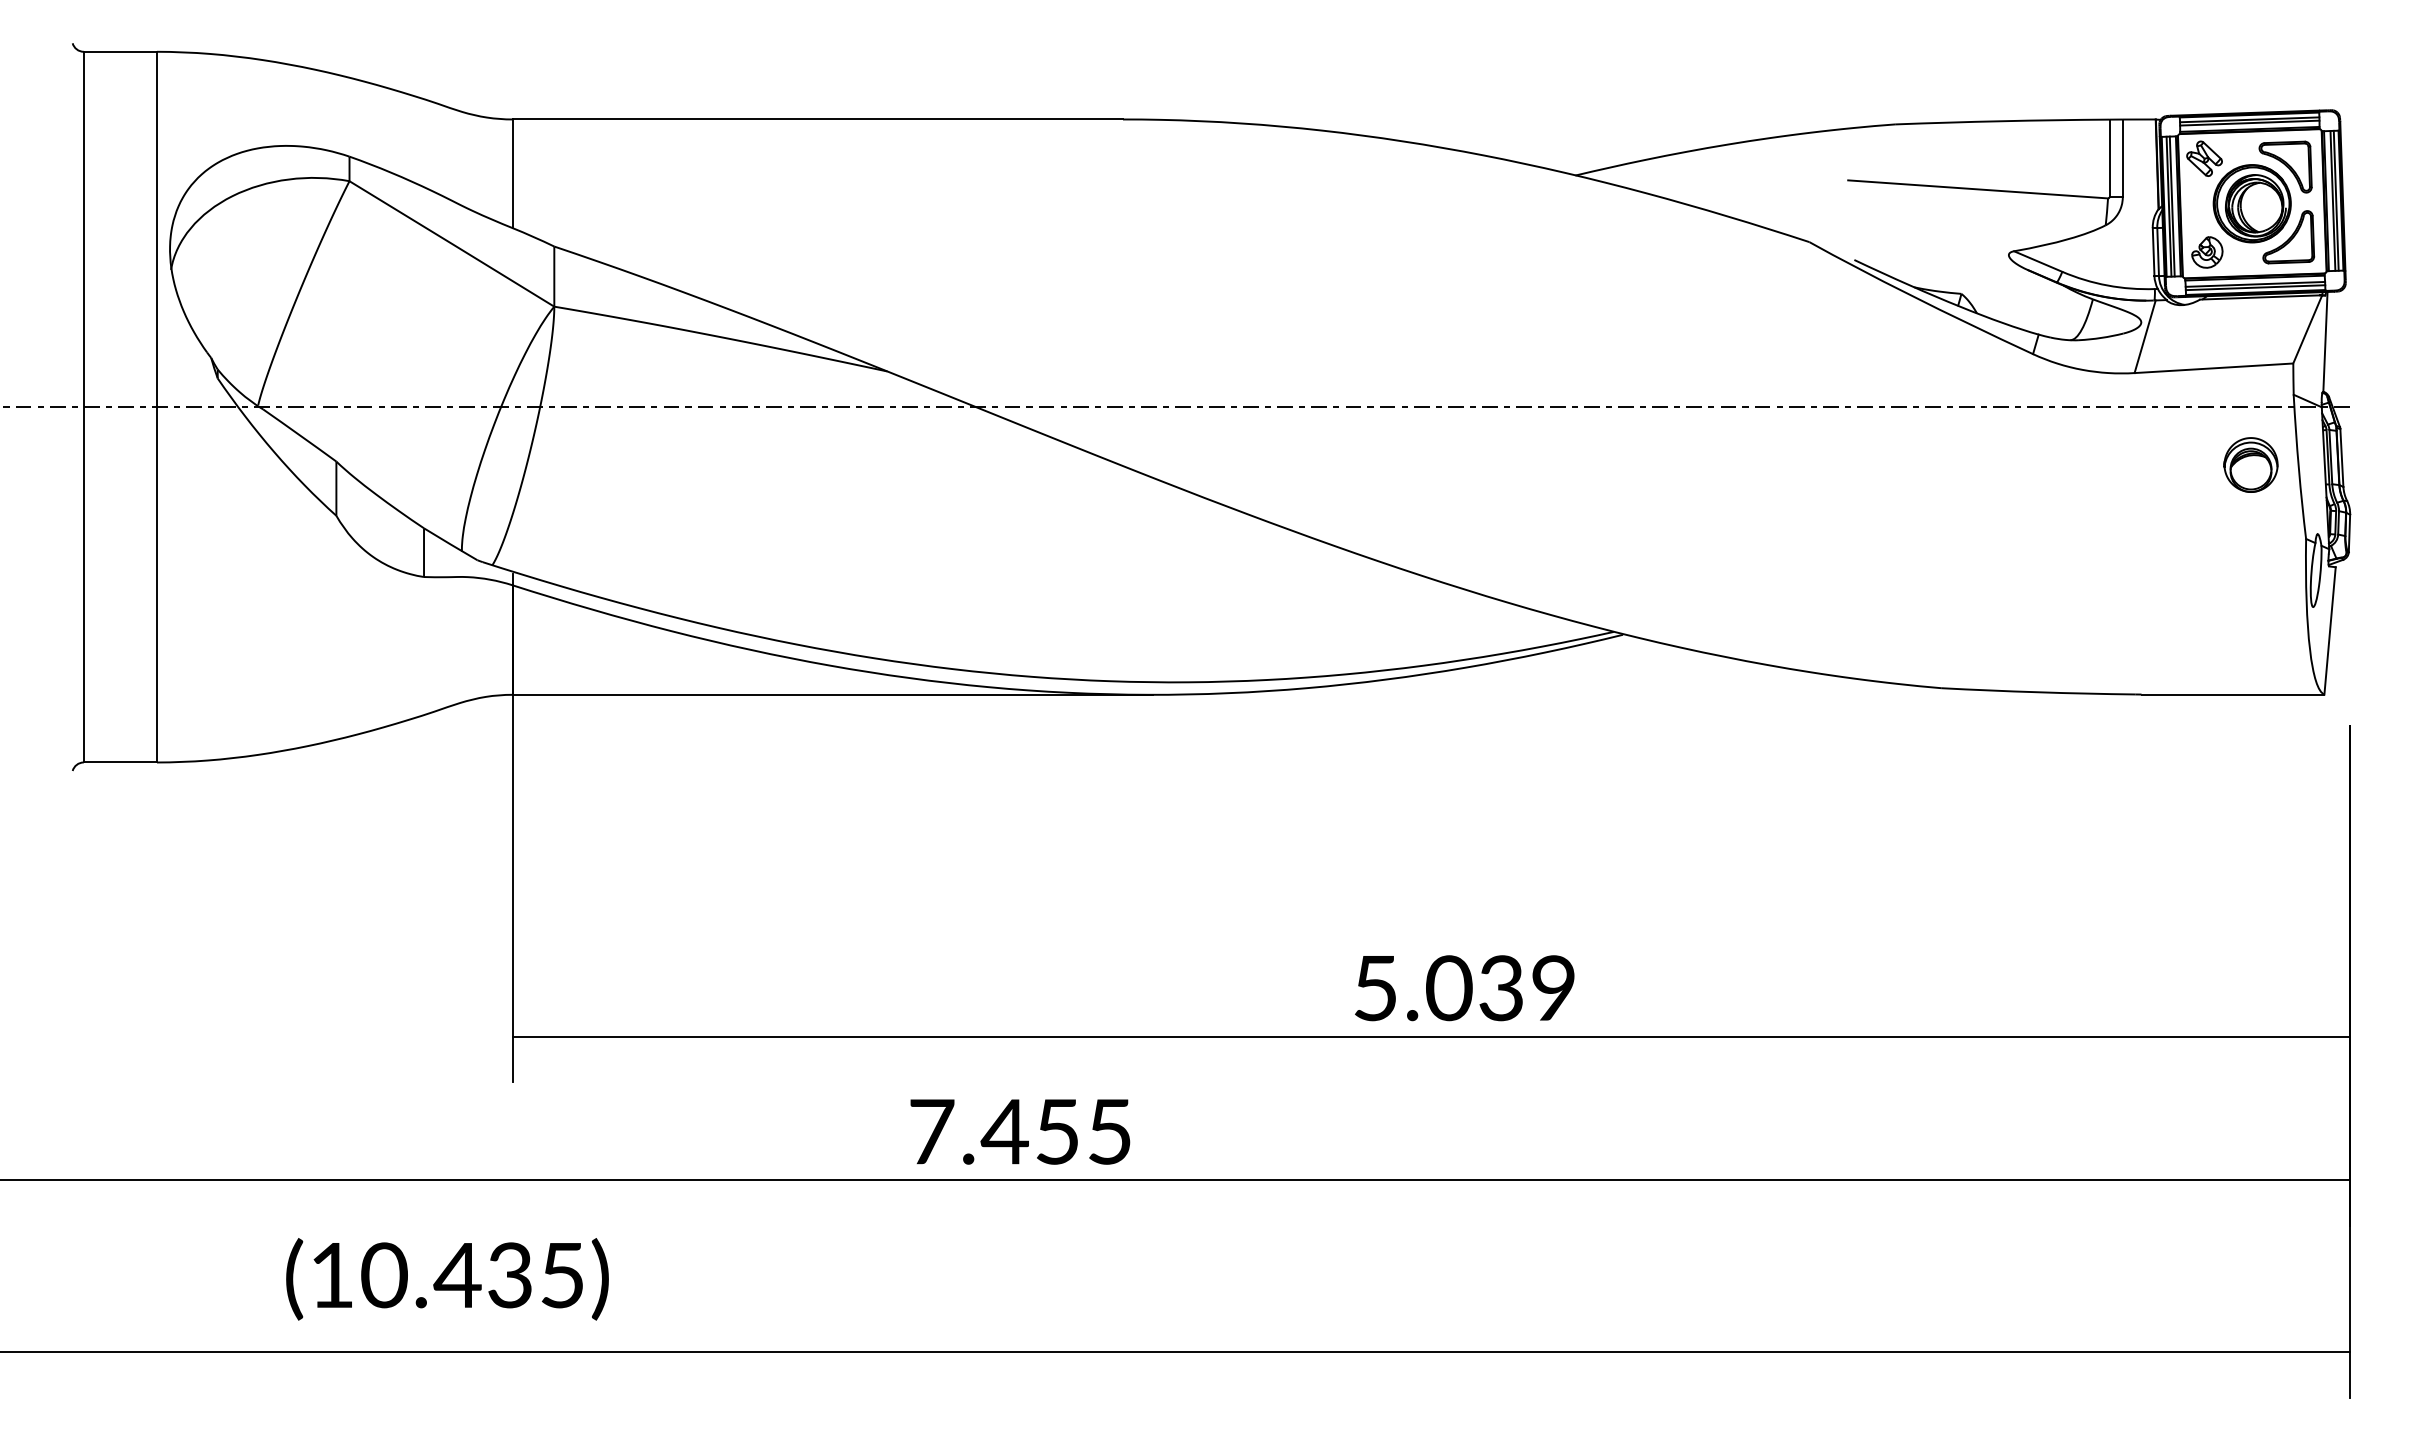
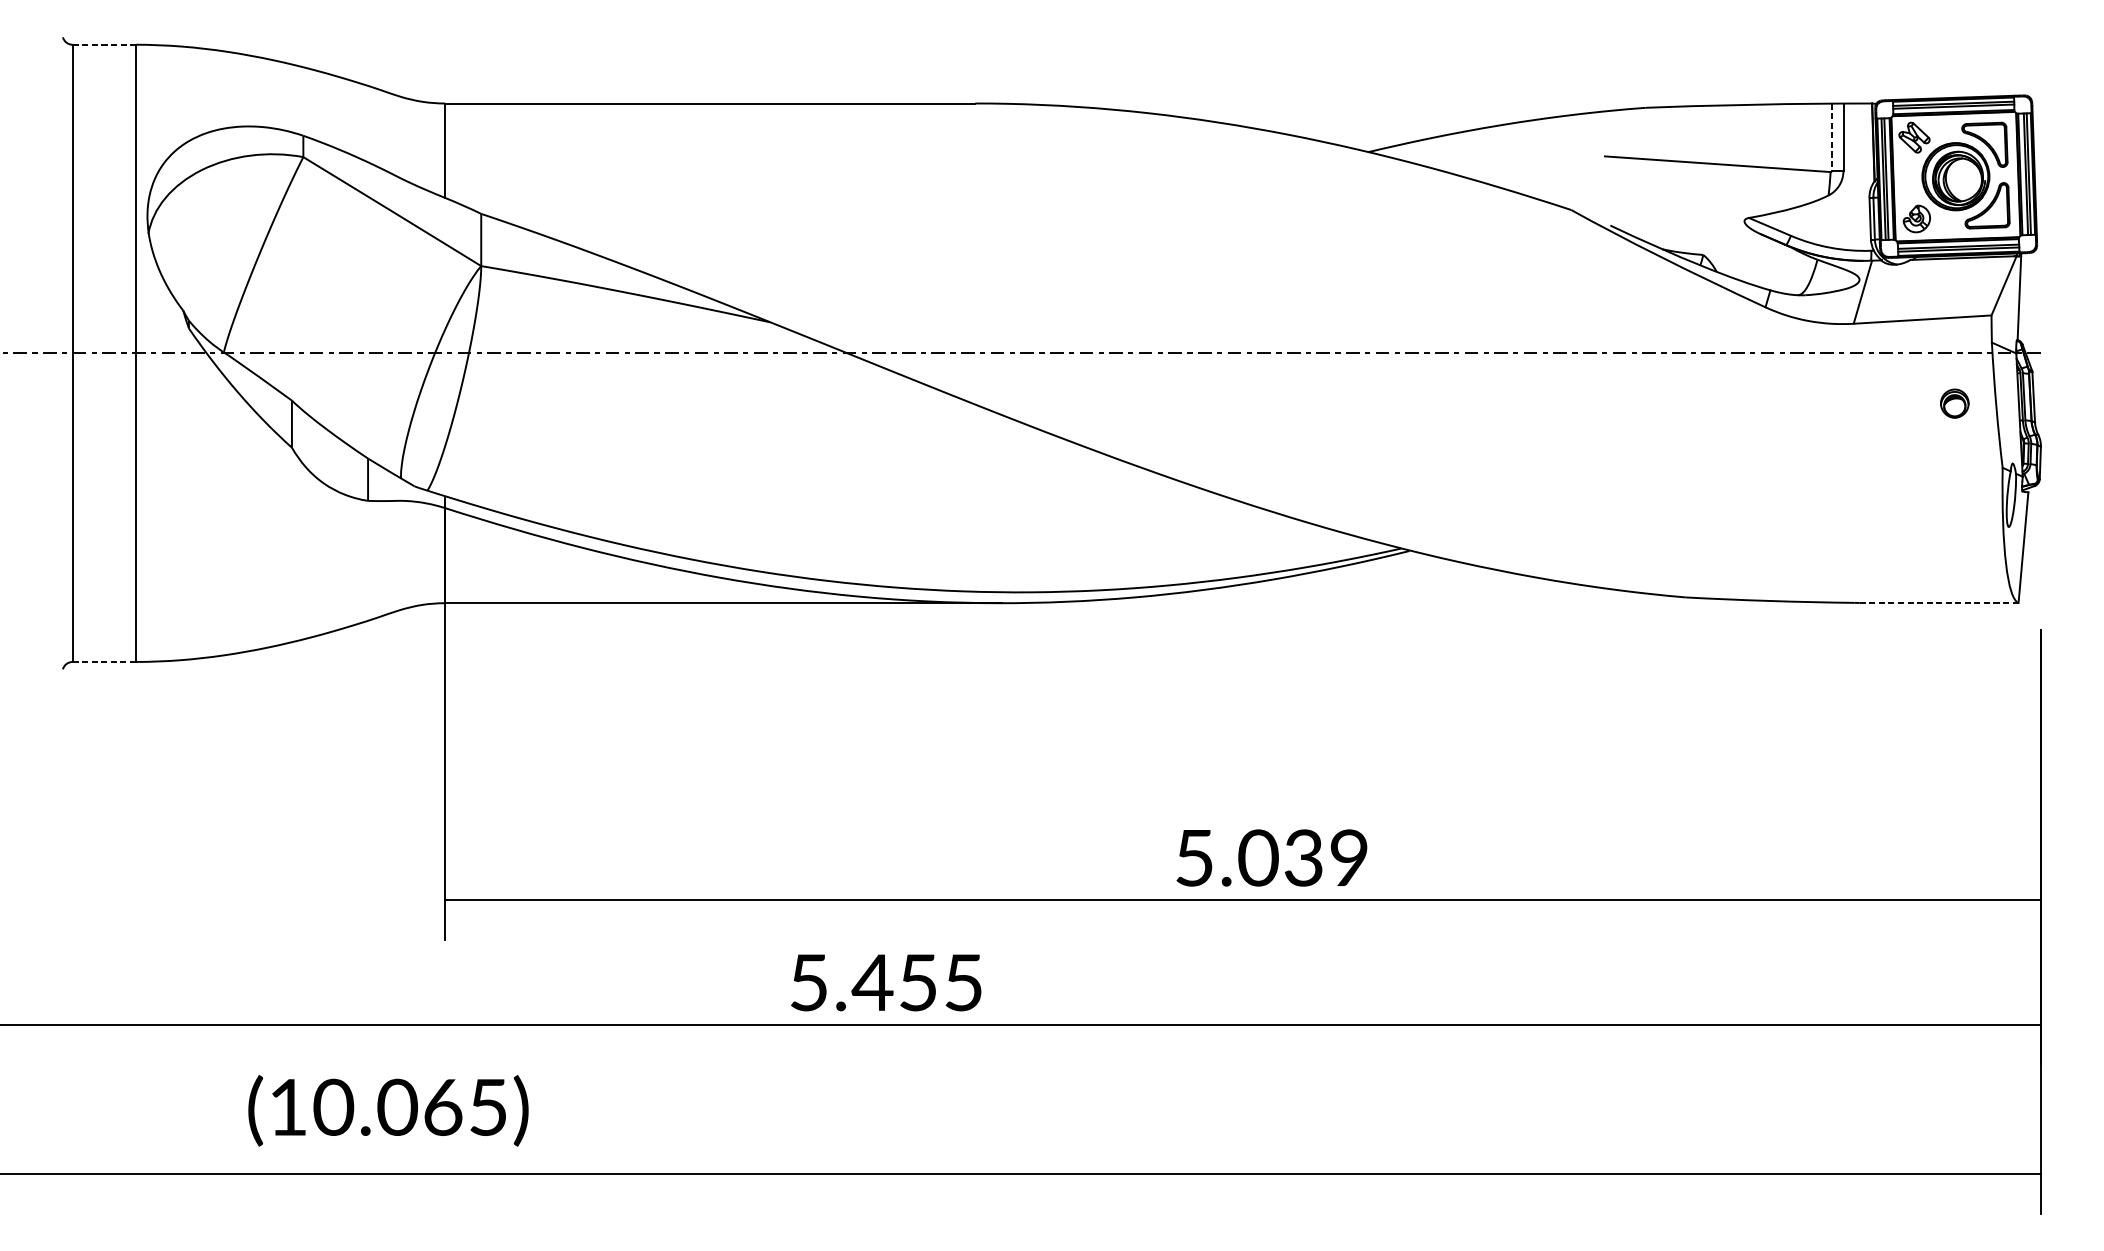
line: (120, 51) -> (104, 44), solid -> dashed
line: (2109, 158) -> (1831, 137), solid -> dashed
part: (2250, 464) -> (1954, 403), size x0.6
line: (2233, 694) -> (1939, 602), solid -> dashed
line: (120, 762) -> (104, 661), solid -> dashed
text: (932, 1131) -> (809, 982), 7.455 -> 5.455
text: (482, 1275) -> (418, 1107), (10.435) -> (10.065)

